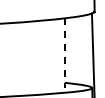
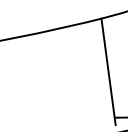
line: (64, 53) -> (108, 72), dashed -> solid

